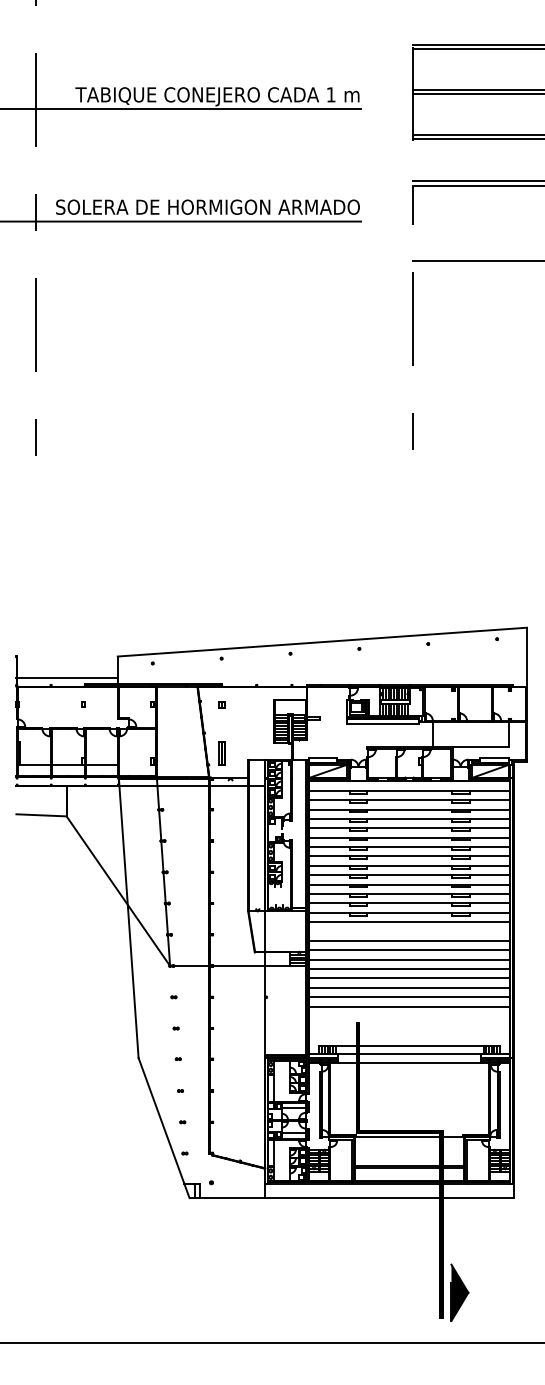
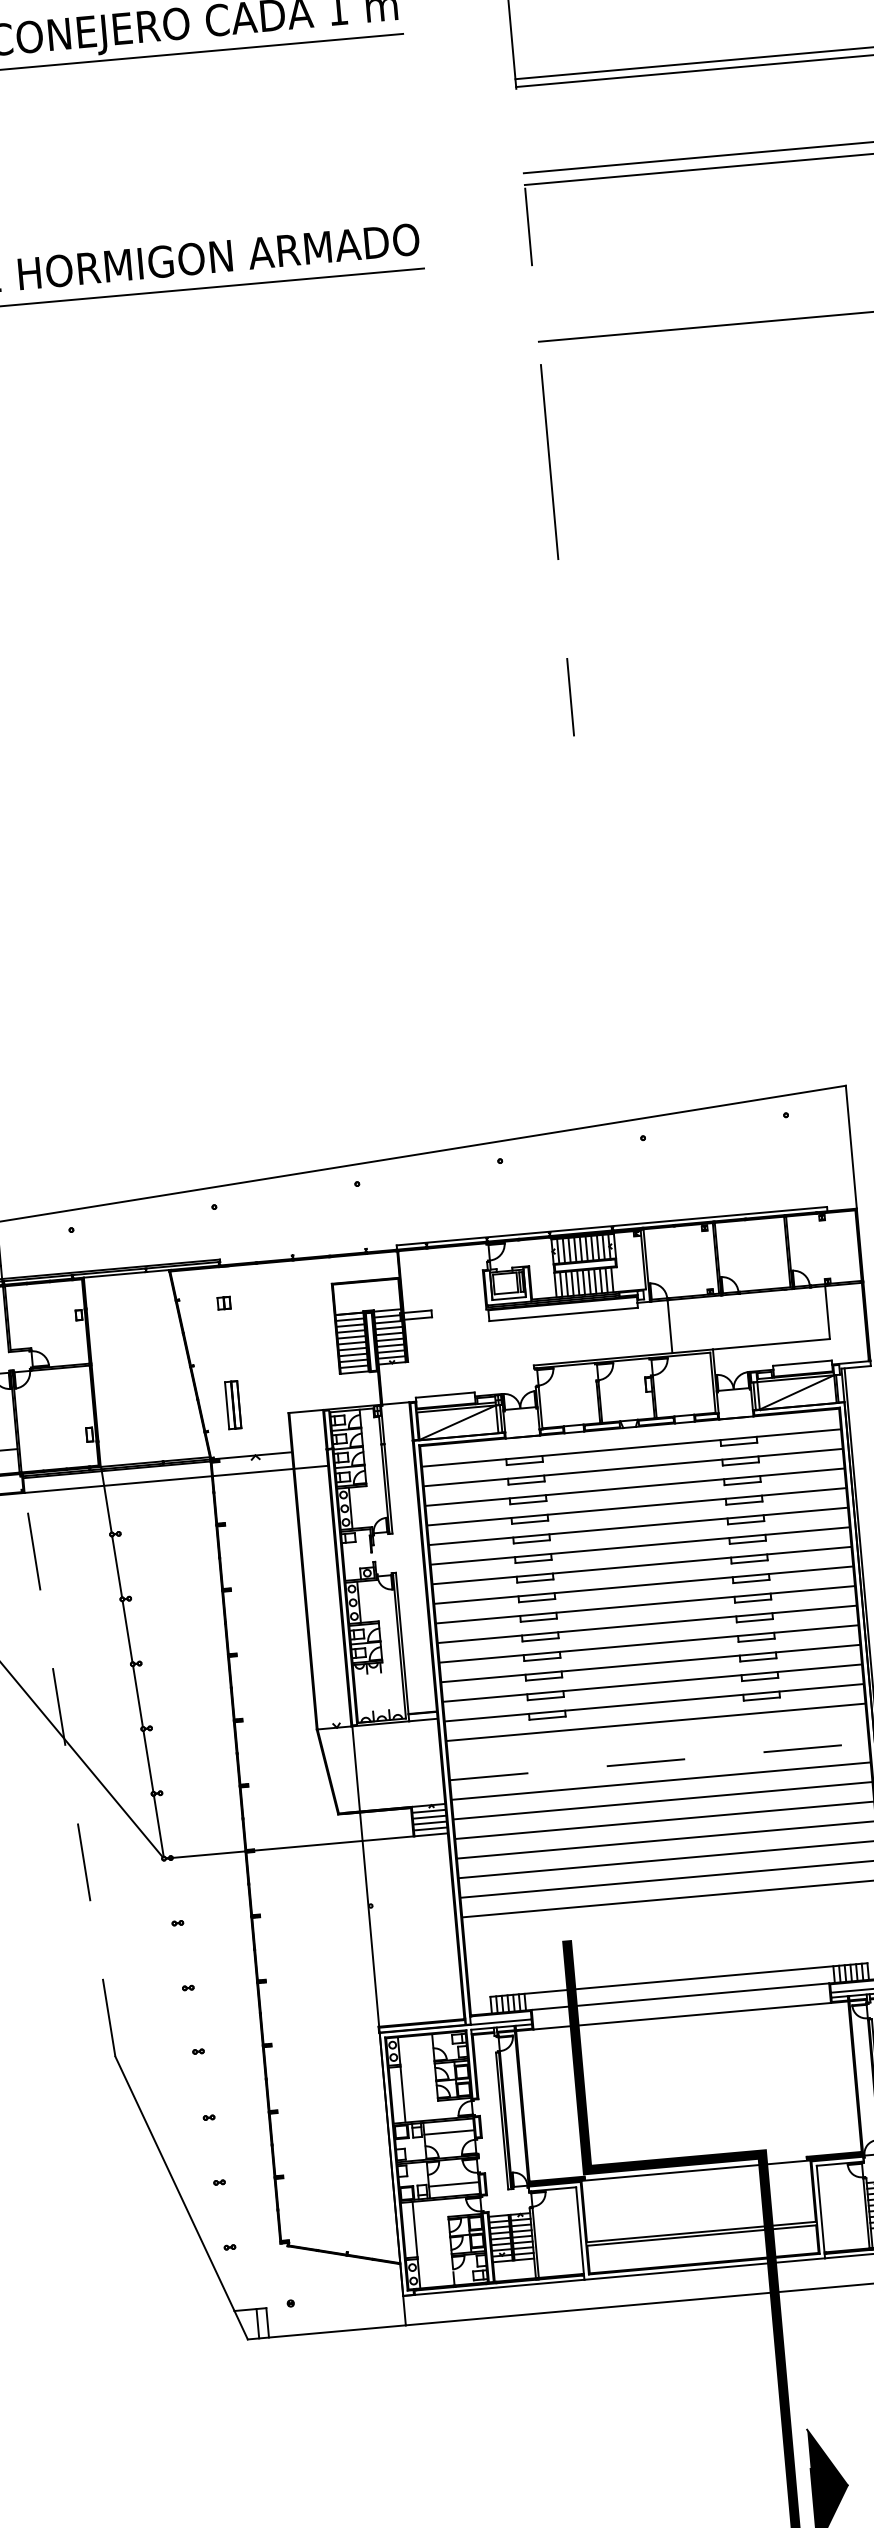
line: (128, 917) -> (68, 1765), solid -> dashed
line: (410, 940) -> (661, 1760), solid -> dashed

